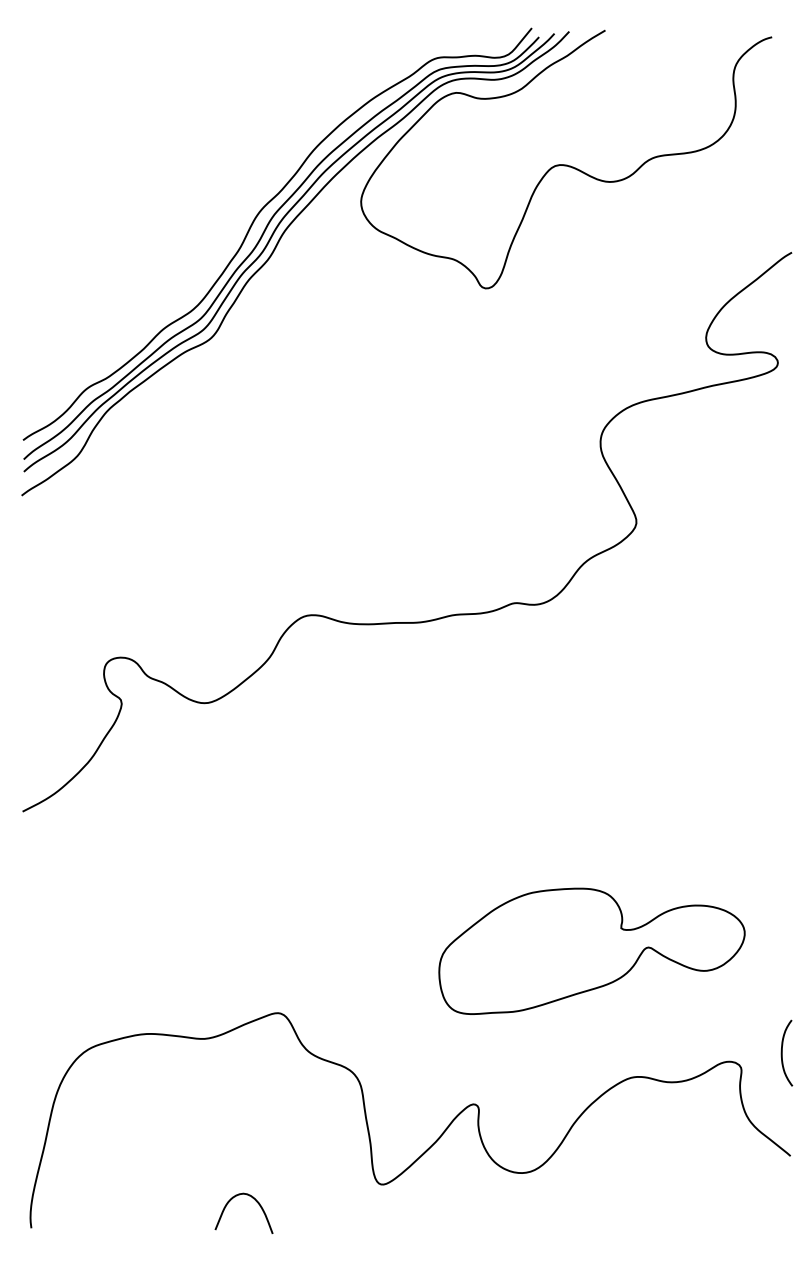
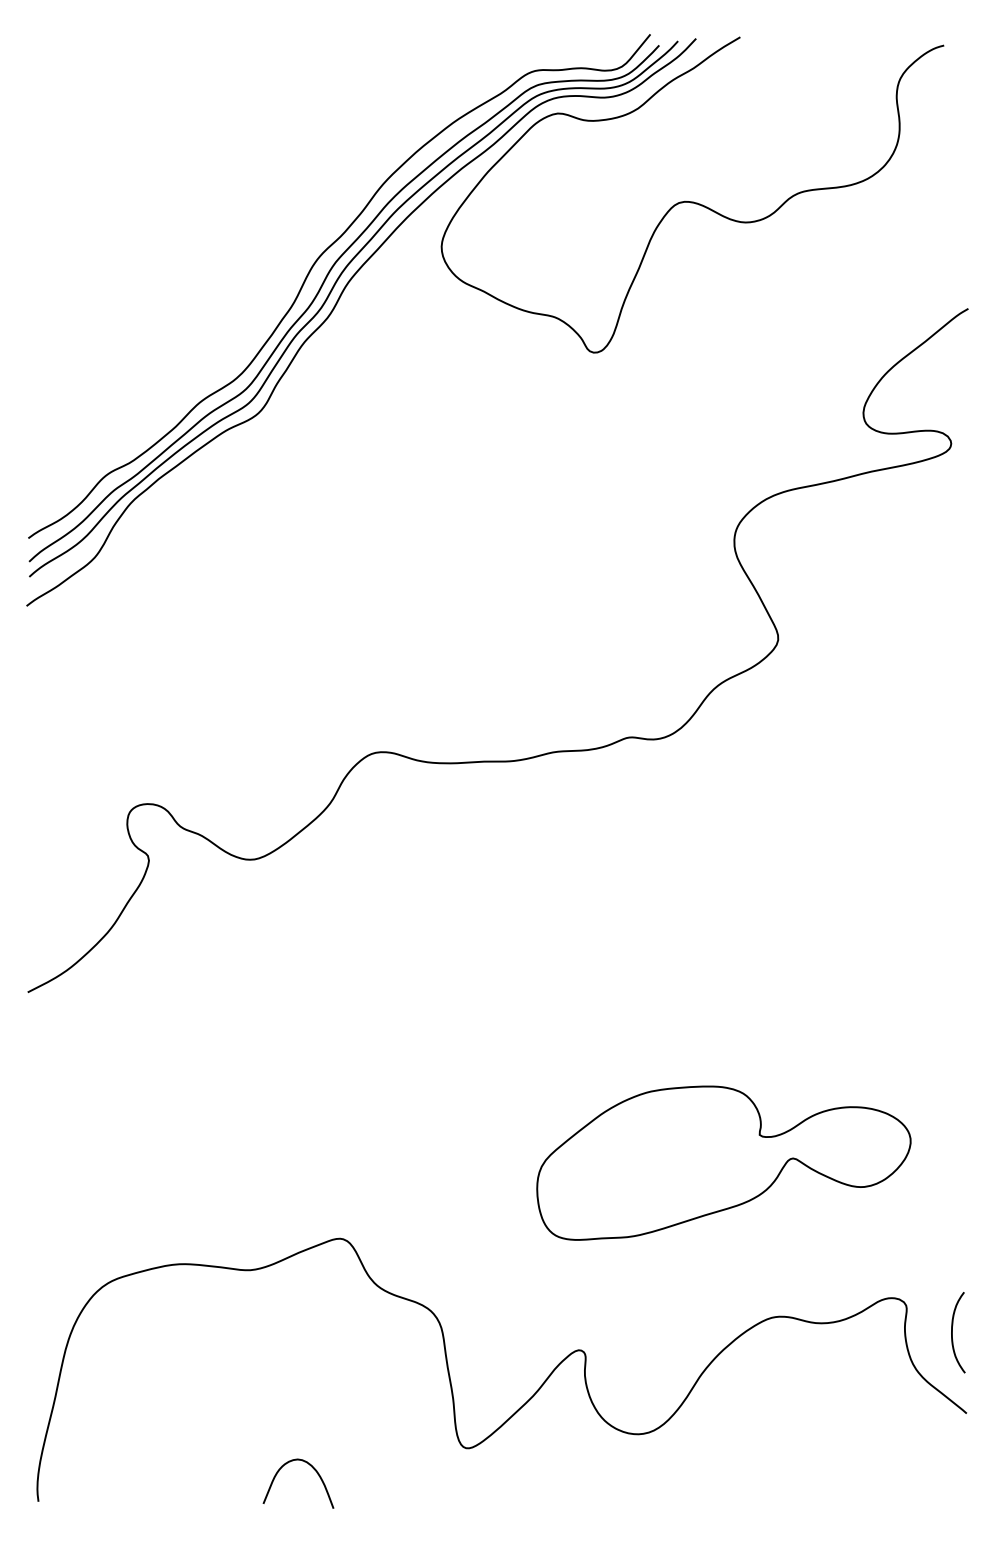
curve: (782, 1053) -> (952, 1332), moved

